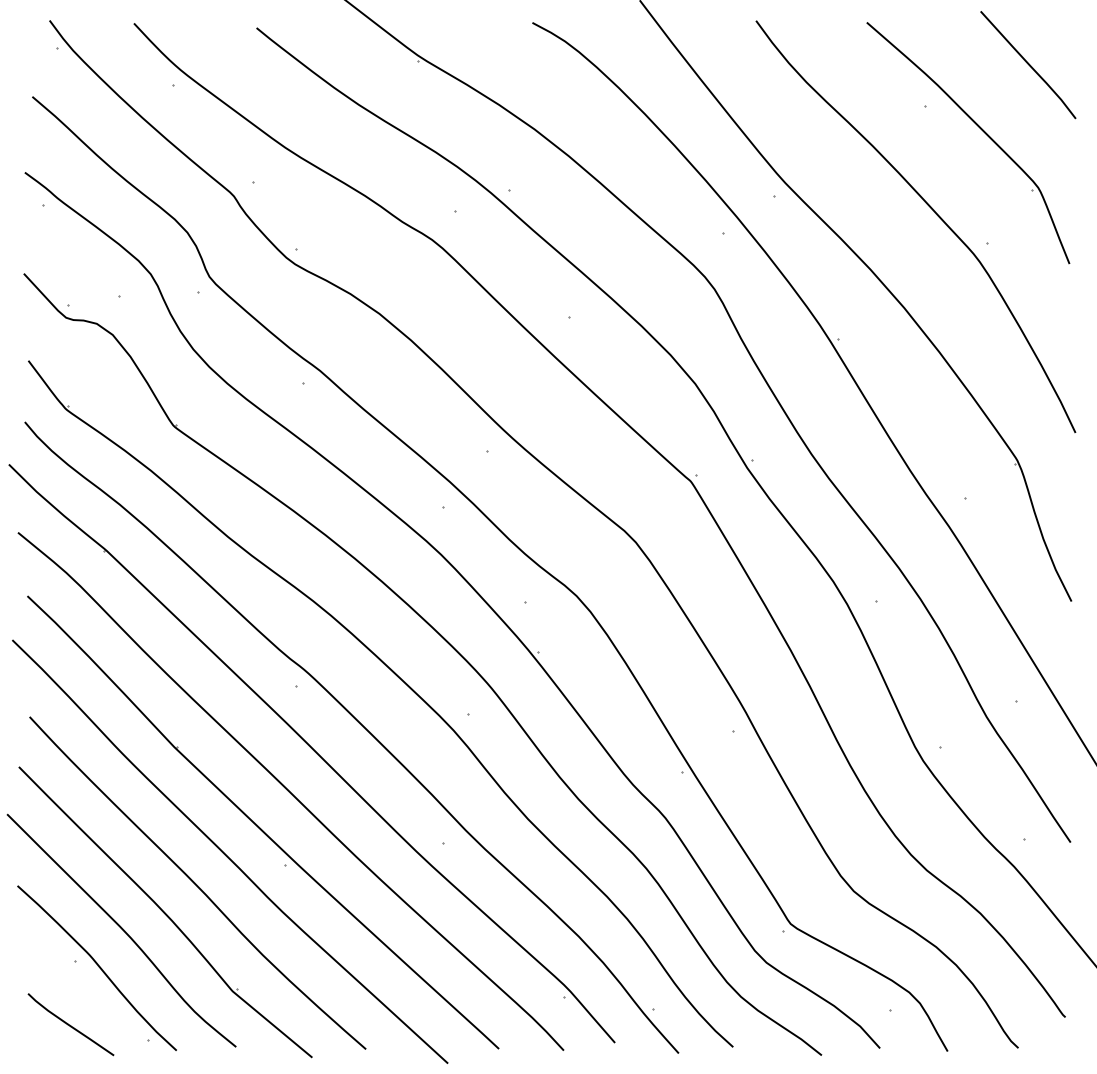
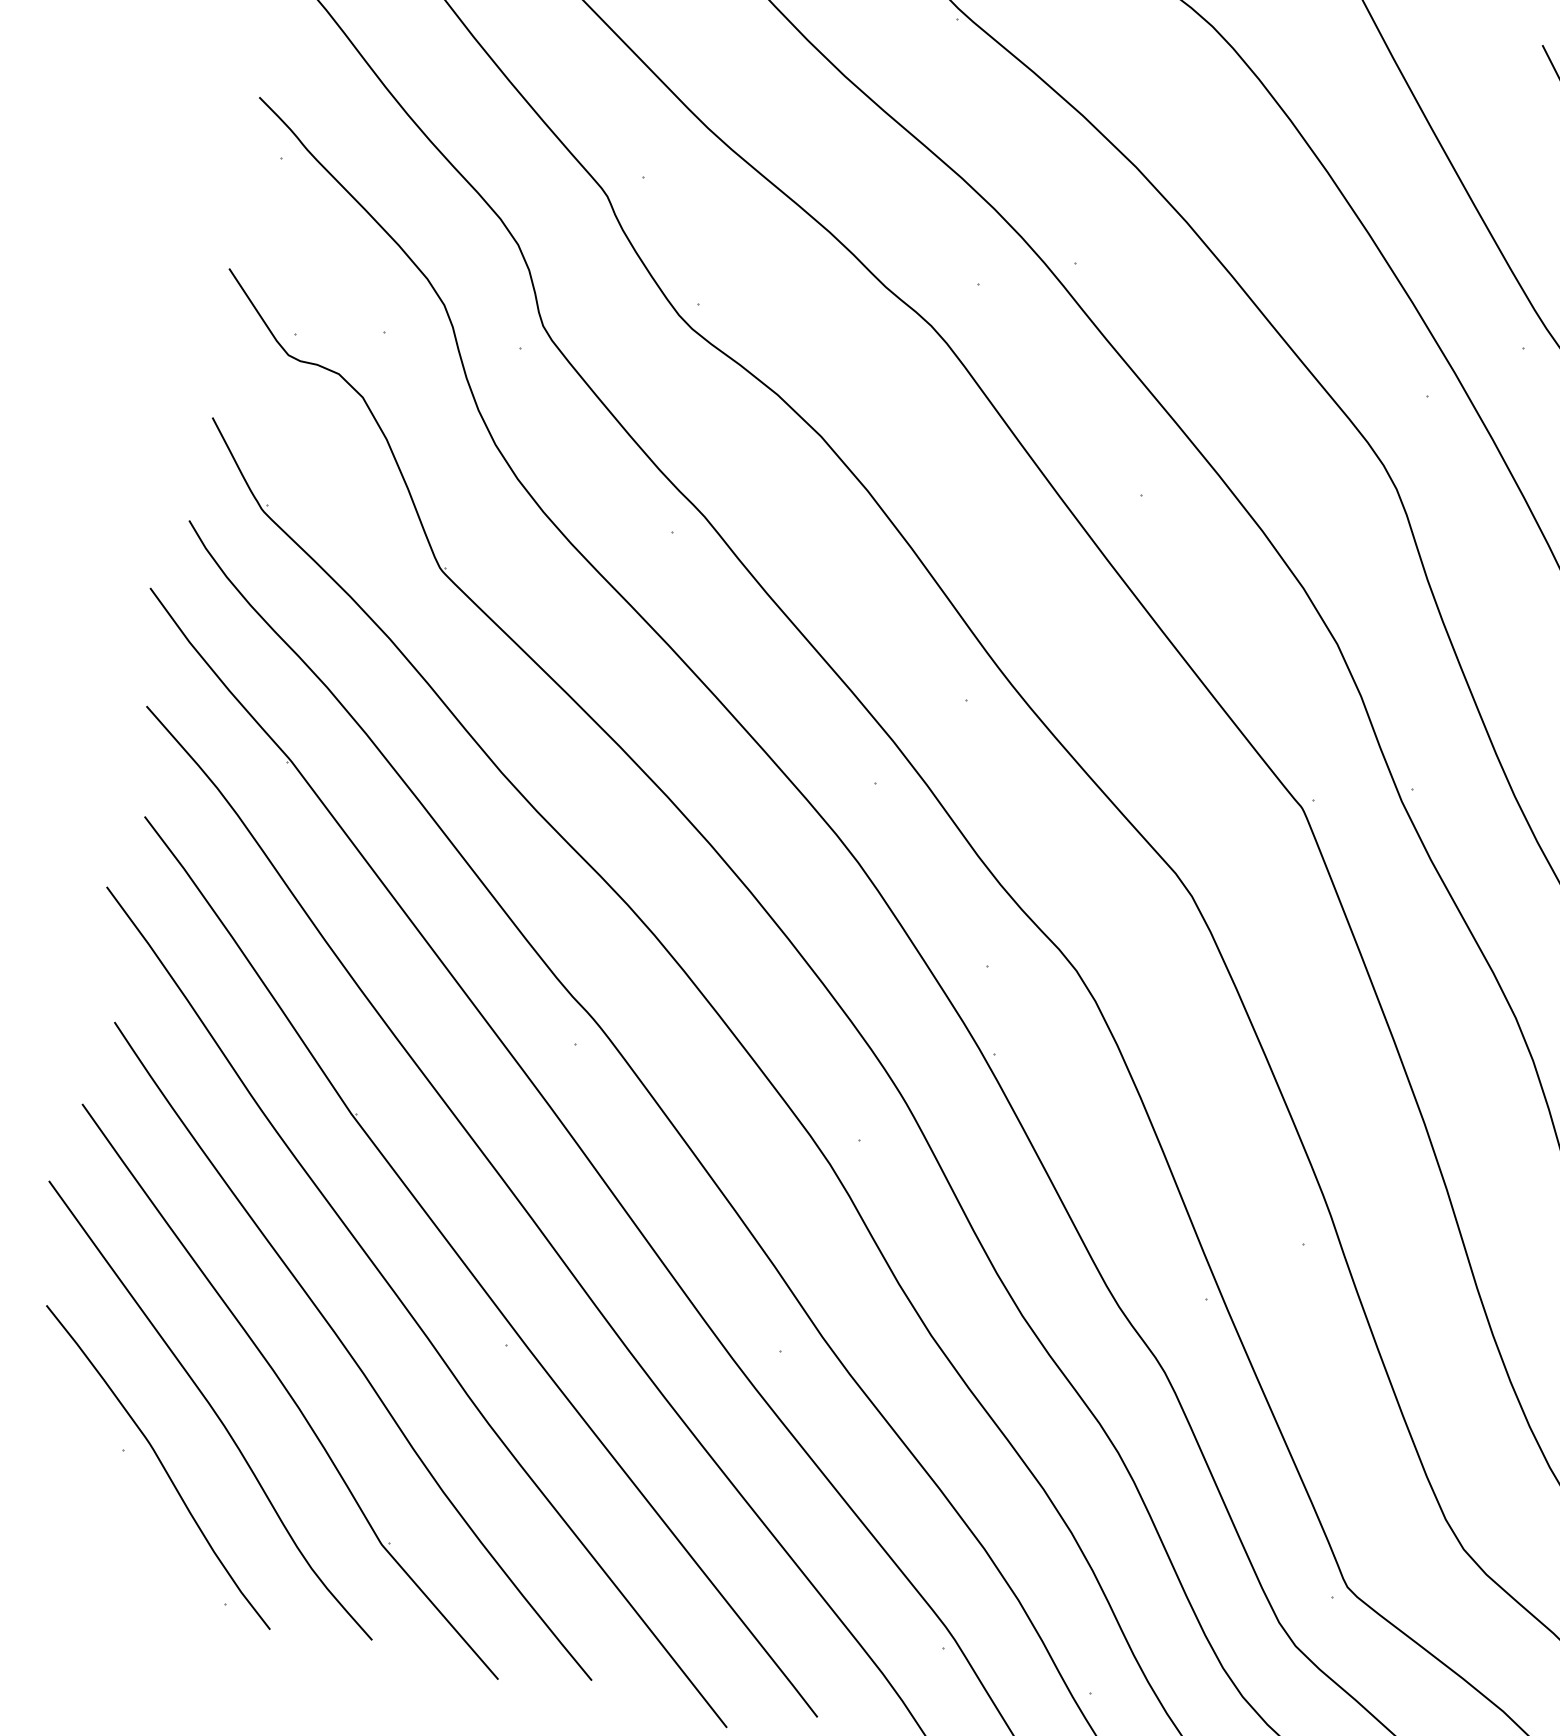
curve: (69, 1024) -> (95, 1555), removed

